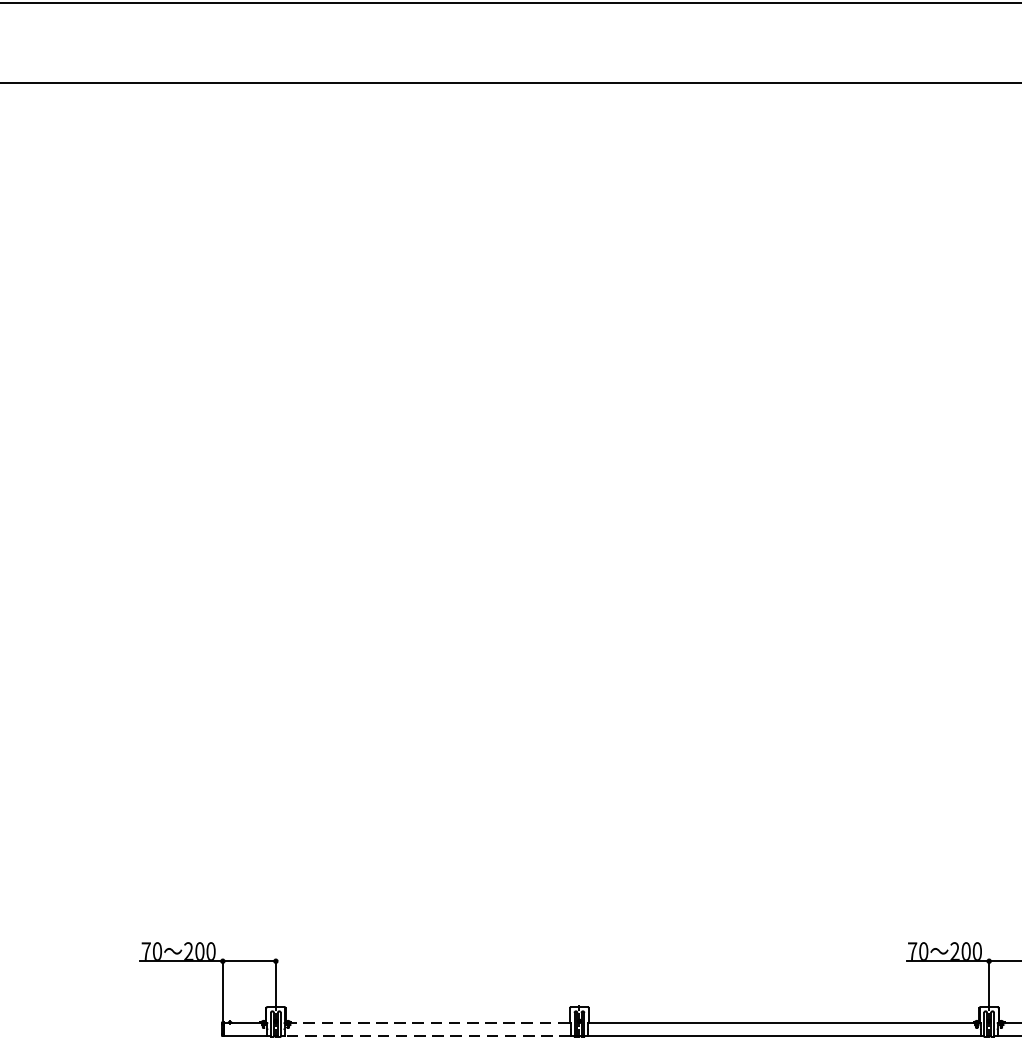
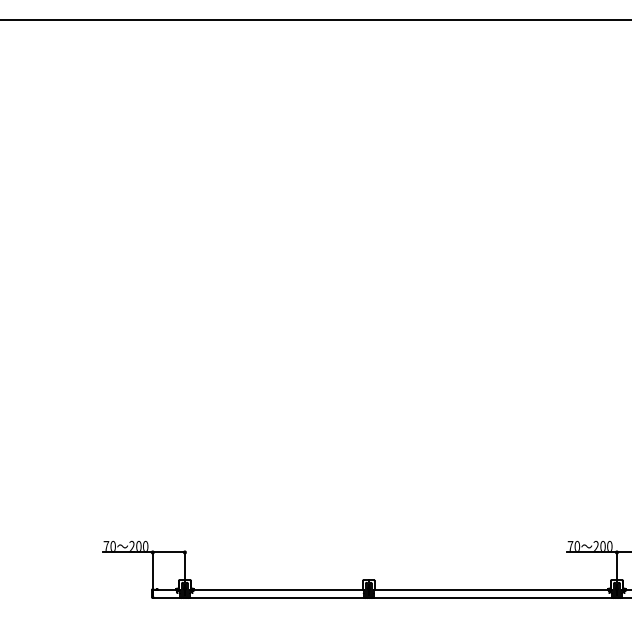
line: (428, 1022) -> (277, 589), dashed -> solid
line: (427, 1035) -> (276, 597), dashed -> solid

